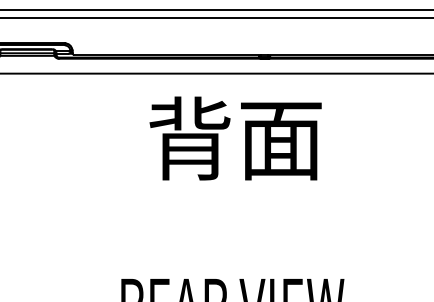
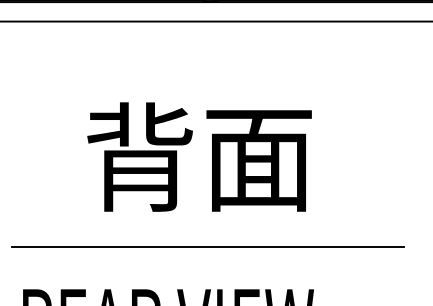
text: (235, 138) -> (199, 157), moved
line: (262, 246) -> (207, 247), added

